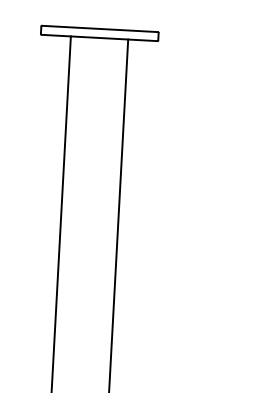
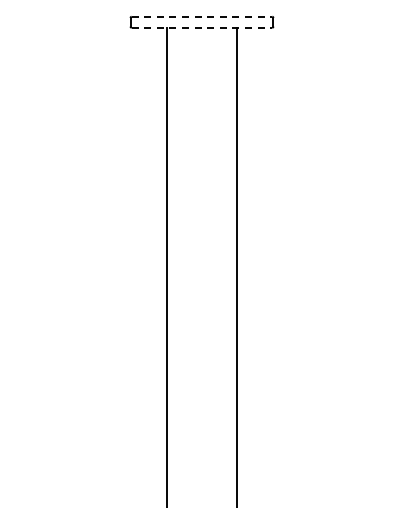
line: (100, 28) -> (202, 16), solid -> dashed
line: (99, 37) -> (202, 27), solid -> dashed

